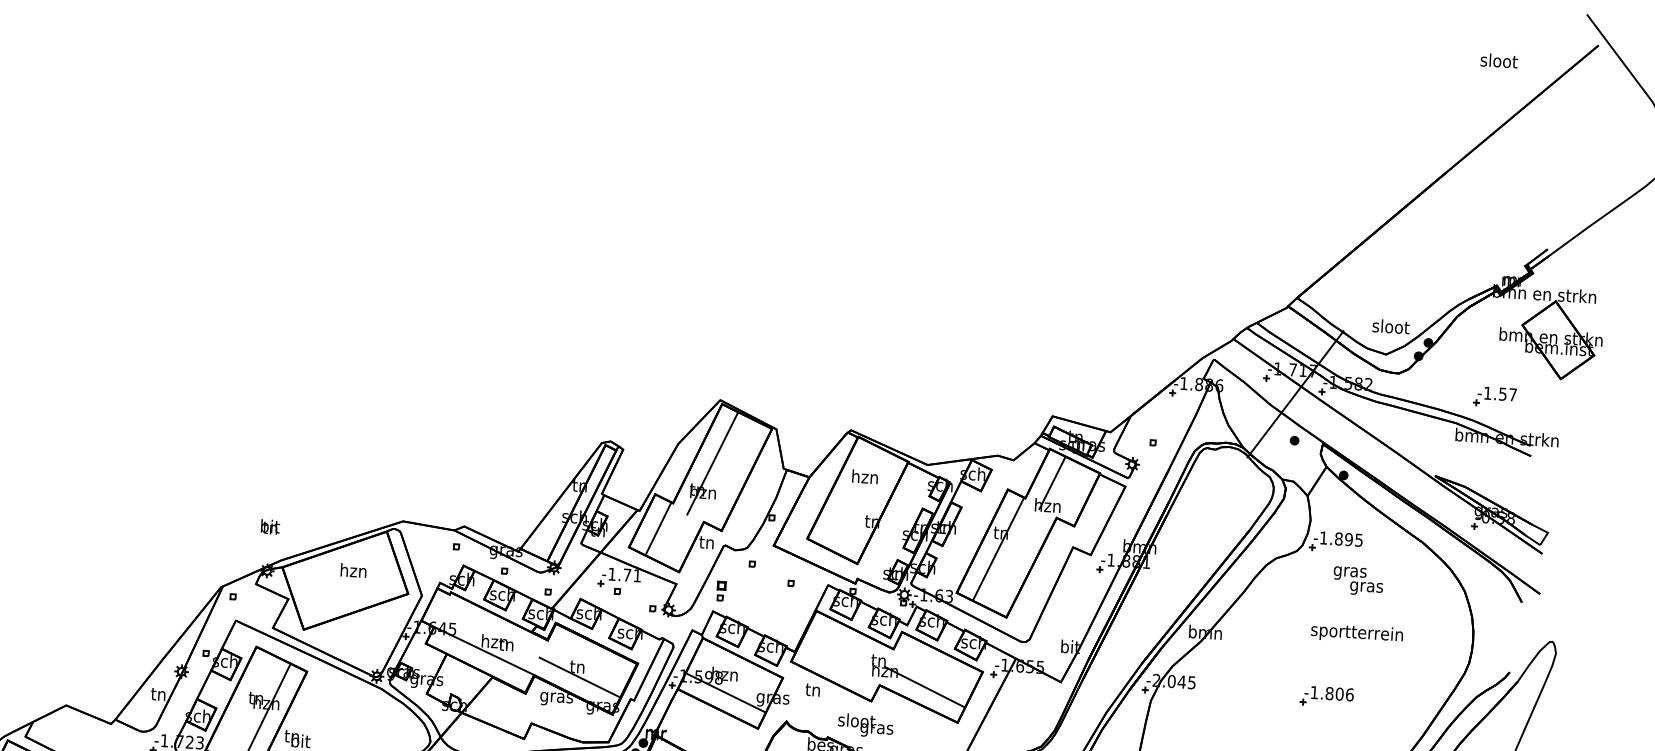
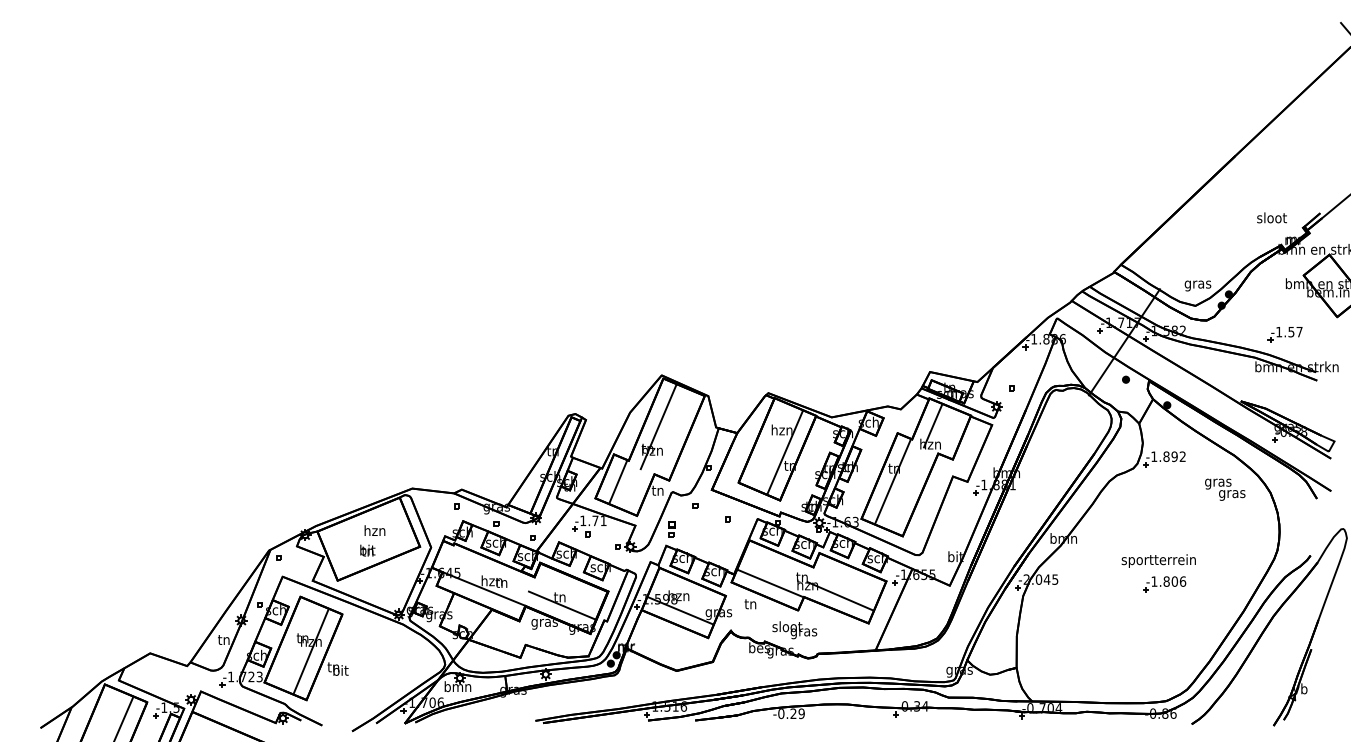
text: (1498, 60) -> (1271, 217), moved
text: (1391, 328) -> (1198, 284), sloot -> gras
line: (866, 504) -> (784, 452), added
text: (270, 526) -> (367, 550), moved
text: (1358, 539) -> (1182, 456), -1.895 -> -1.892
text: (1358, 580) -> (1225, 489), moved
text: (1356, 632) -> (1158, 560), moved
line: (839, 665) -> (770, 583), added

